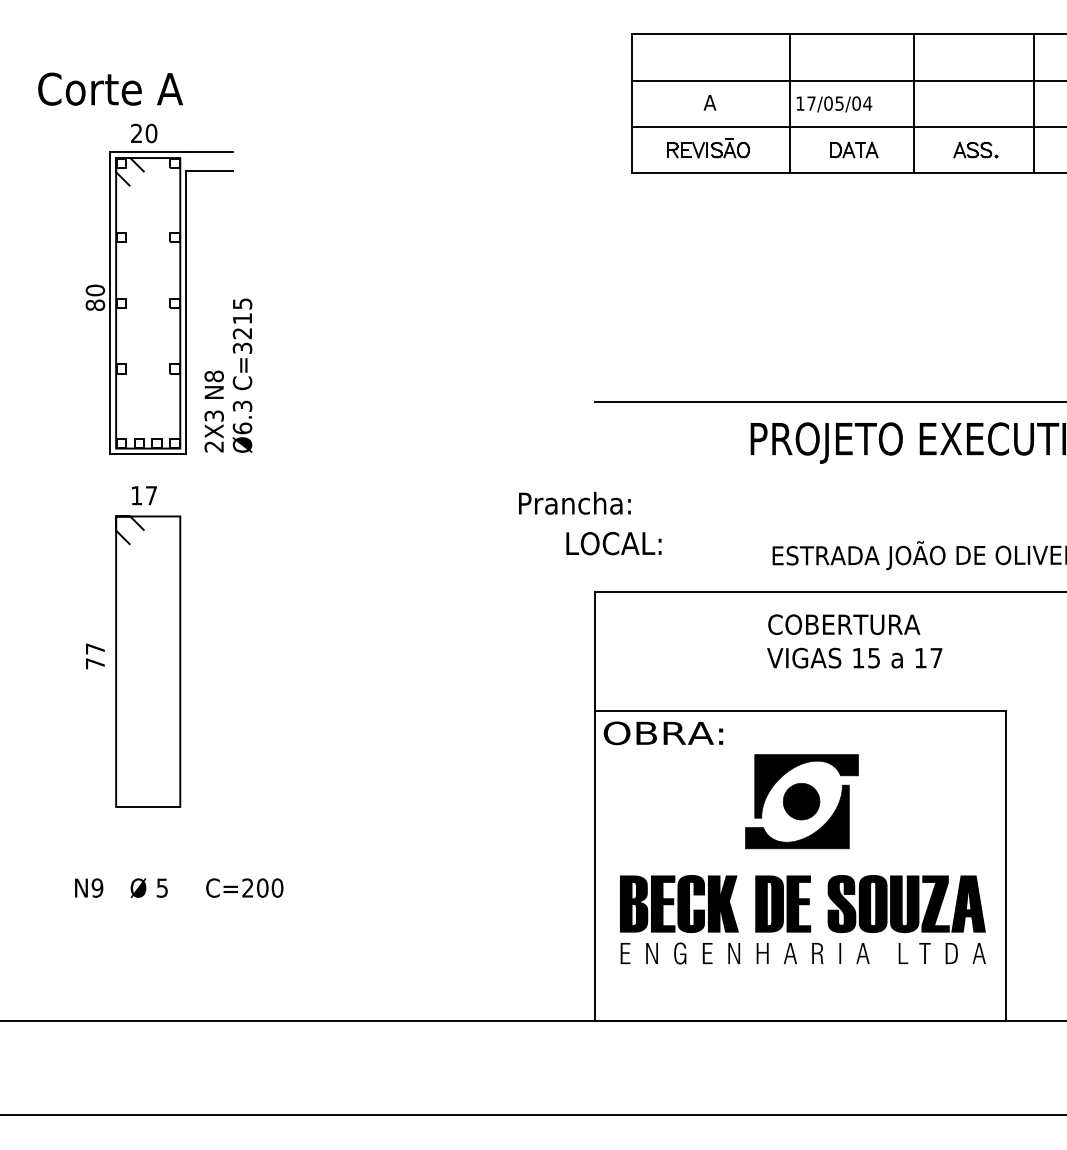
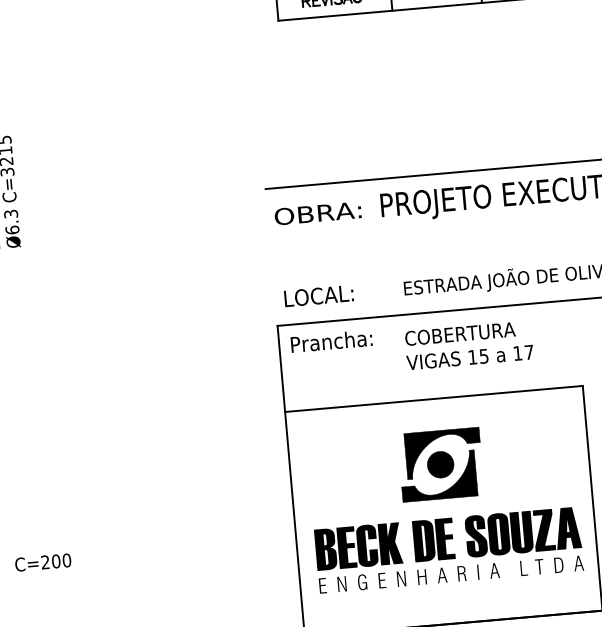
text: (574, 502) -> (331, 340), moved
text: (613, 543) -> (318, 295), moved
text: (663, 733) -> (318, 213), moved

